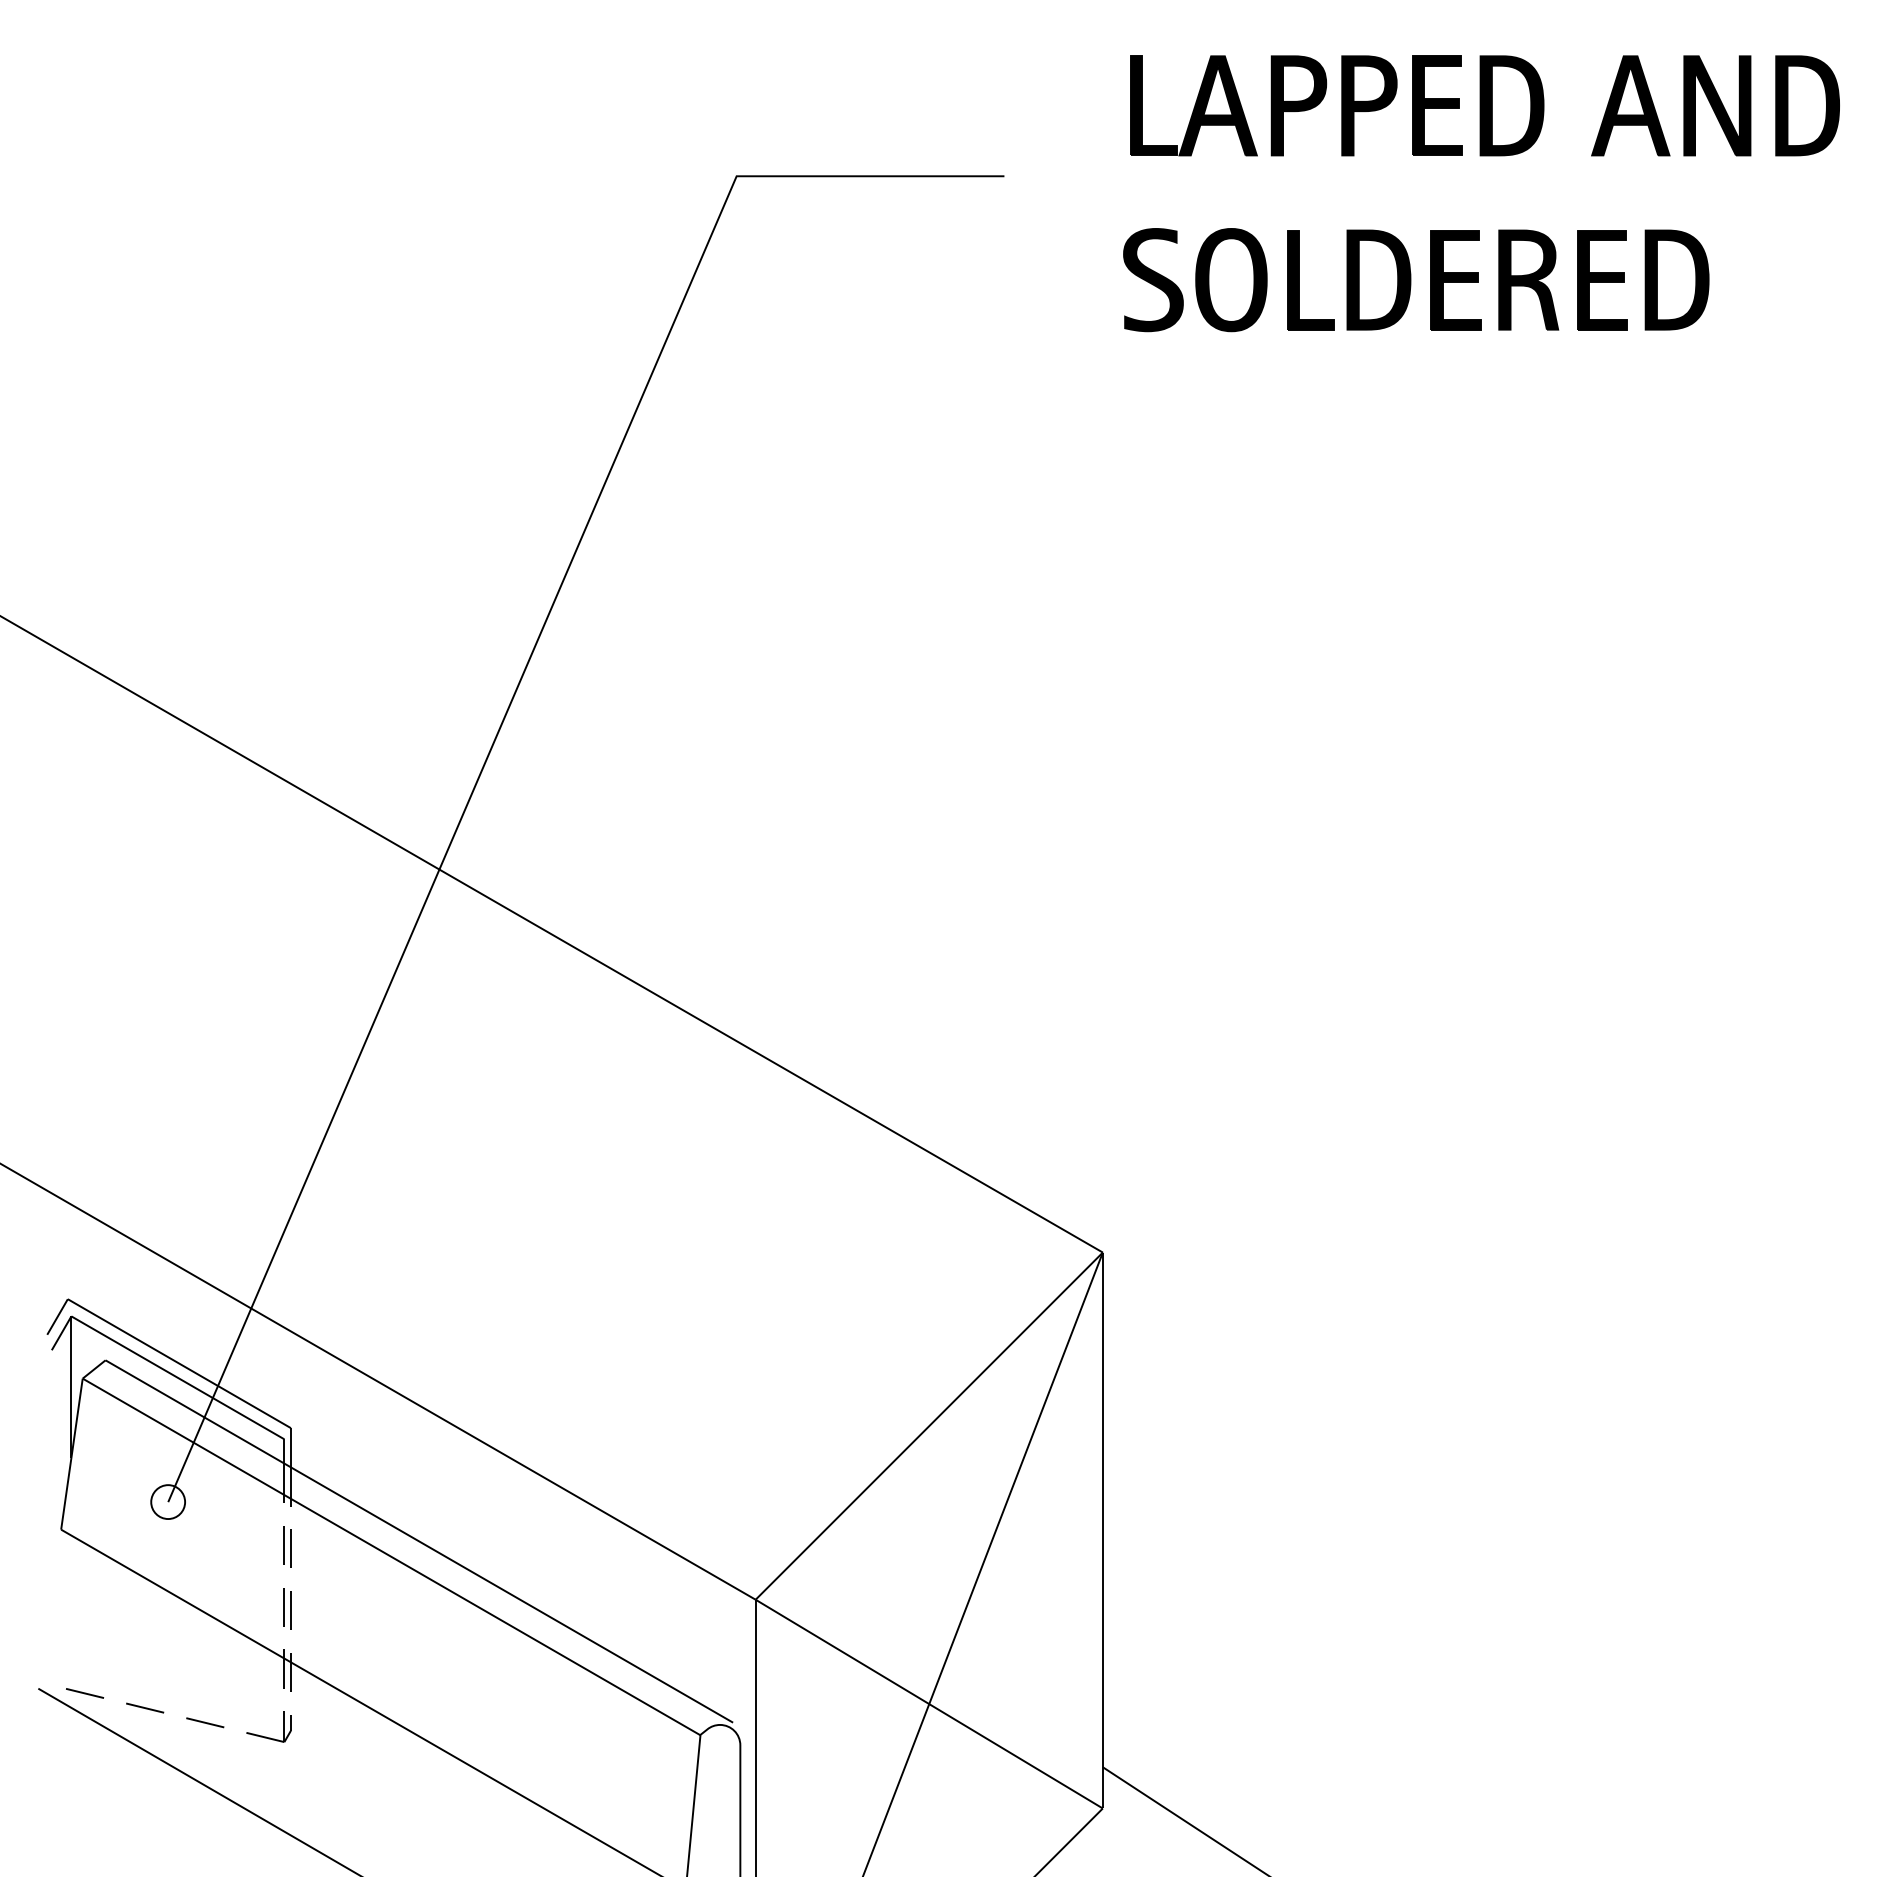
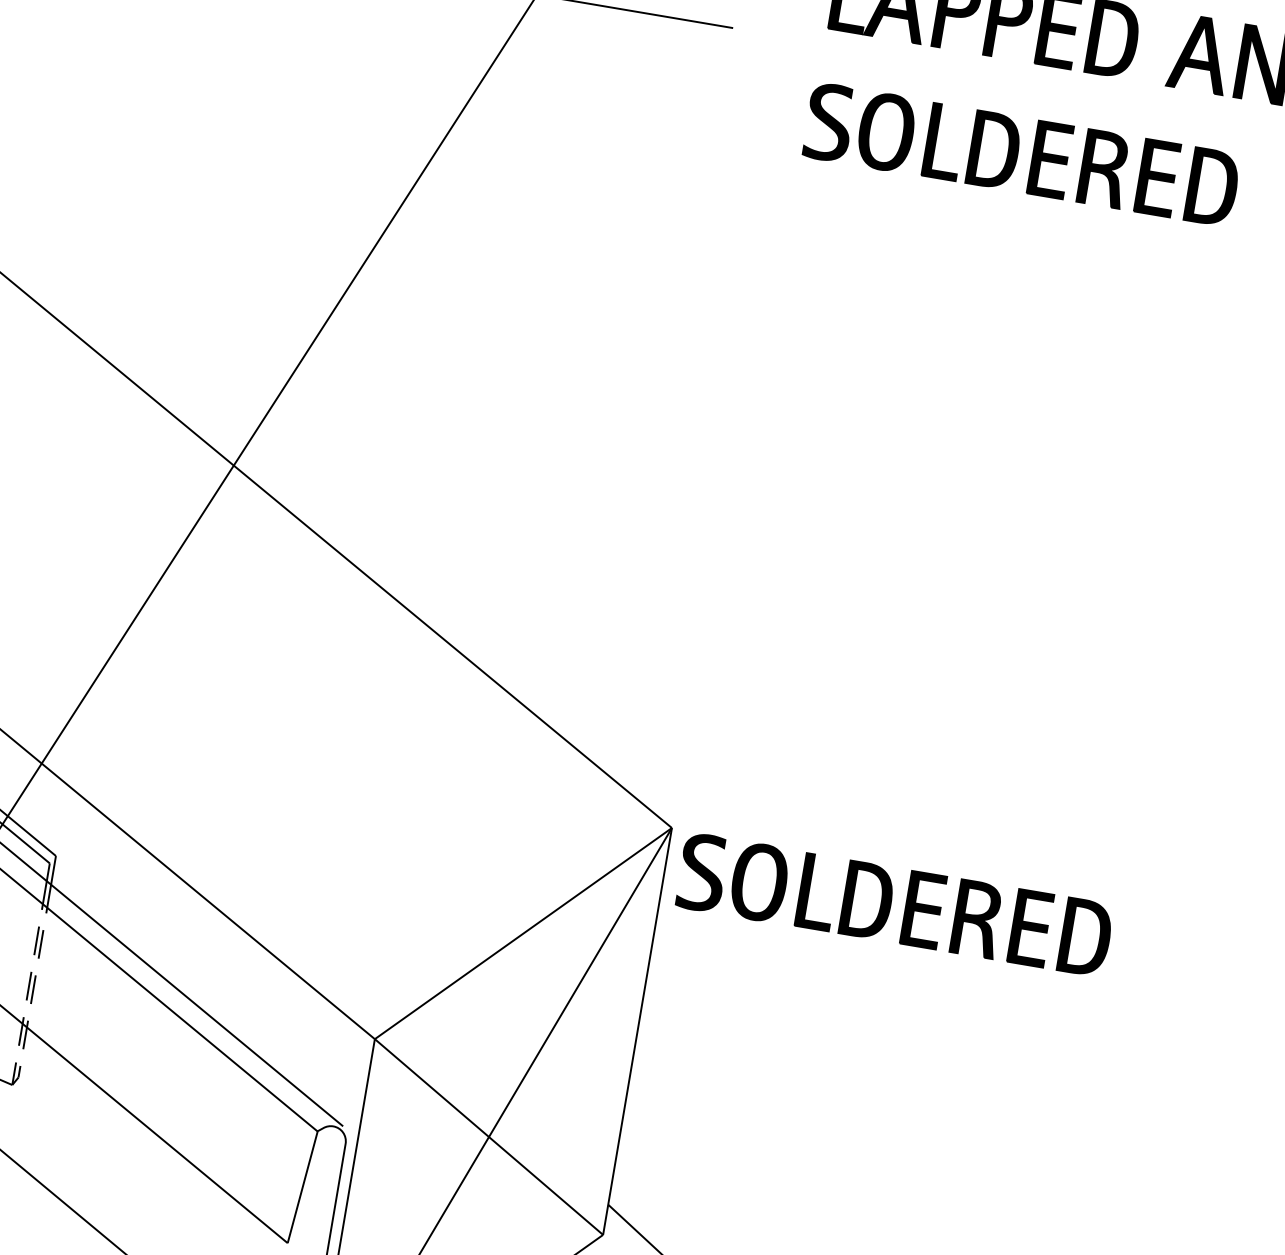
part: (1416, 1305) -> (894, 905), added

